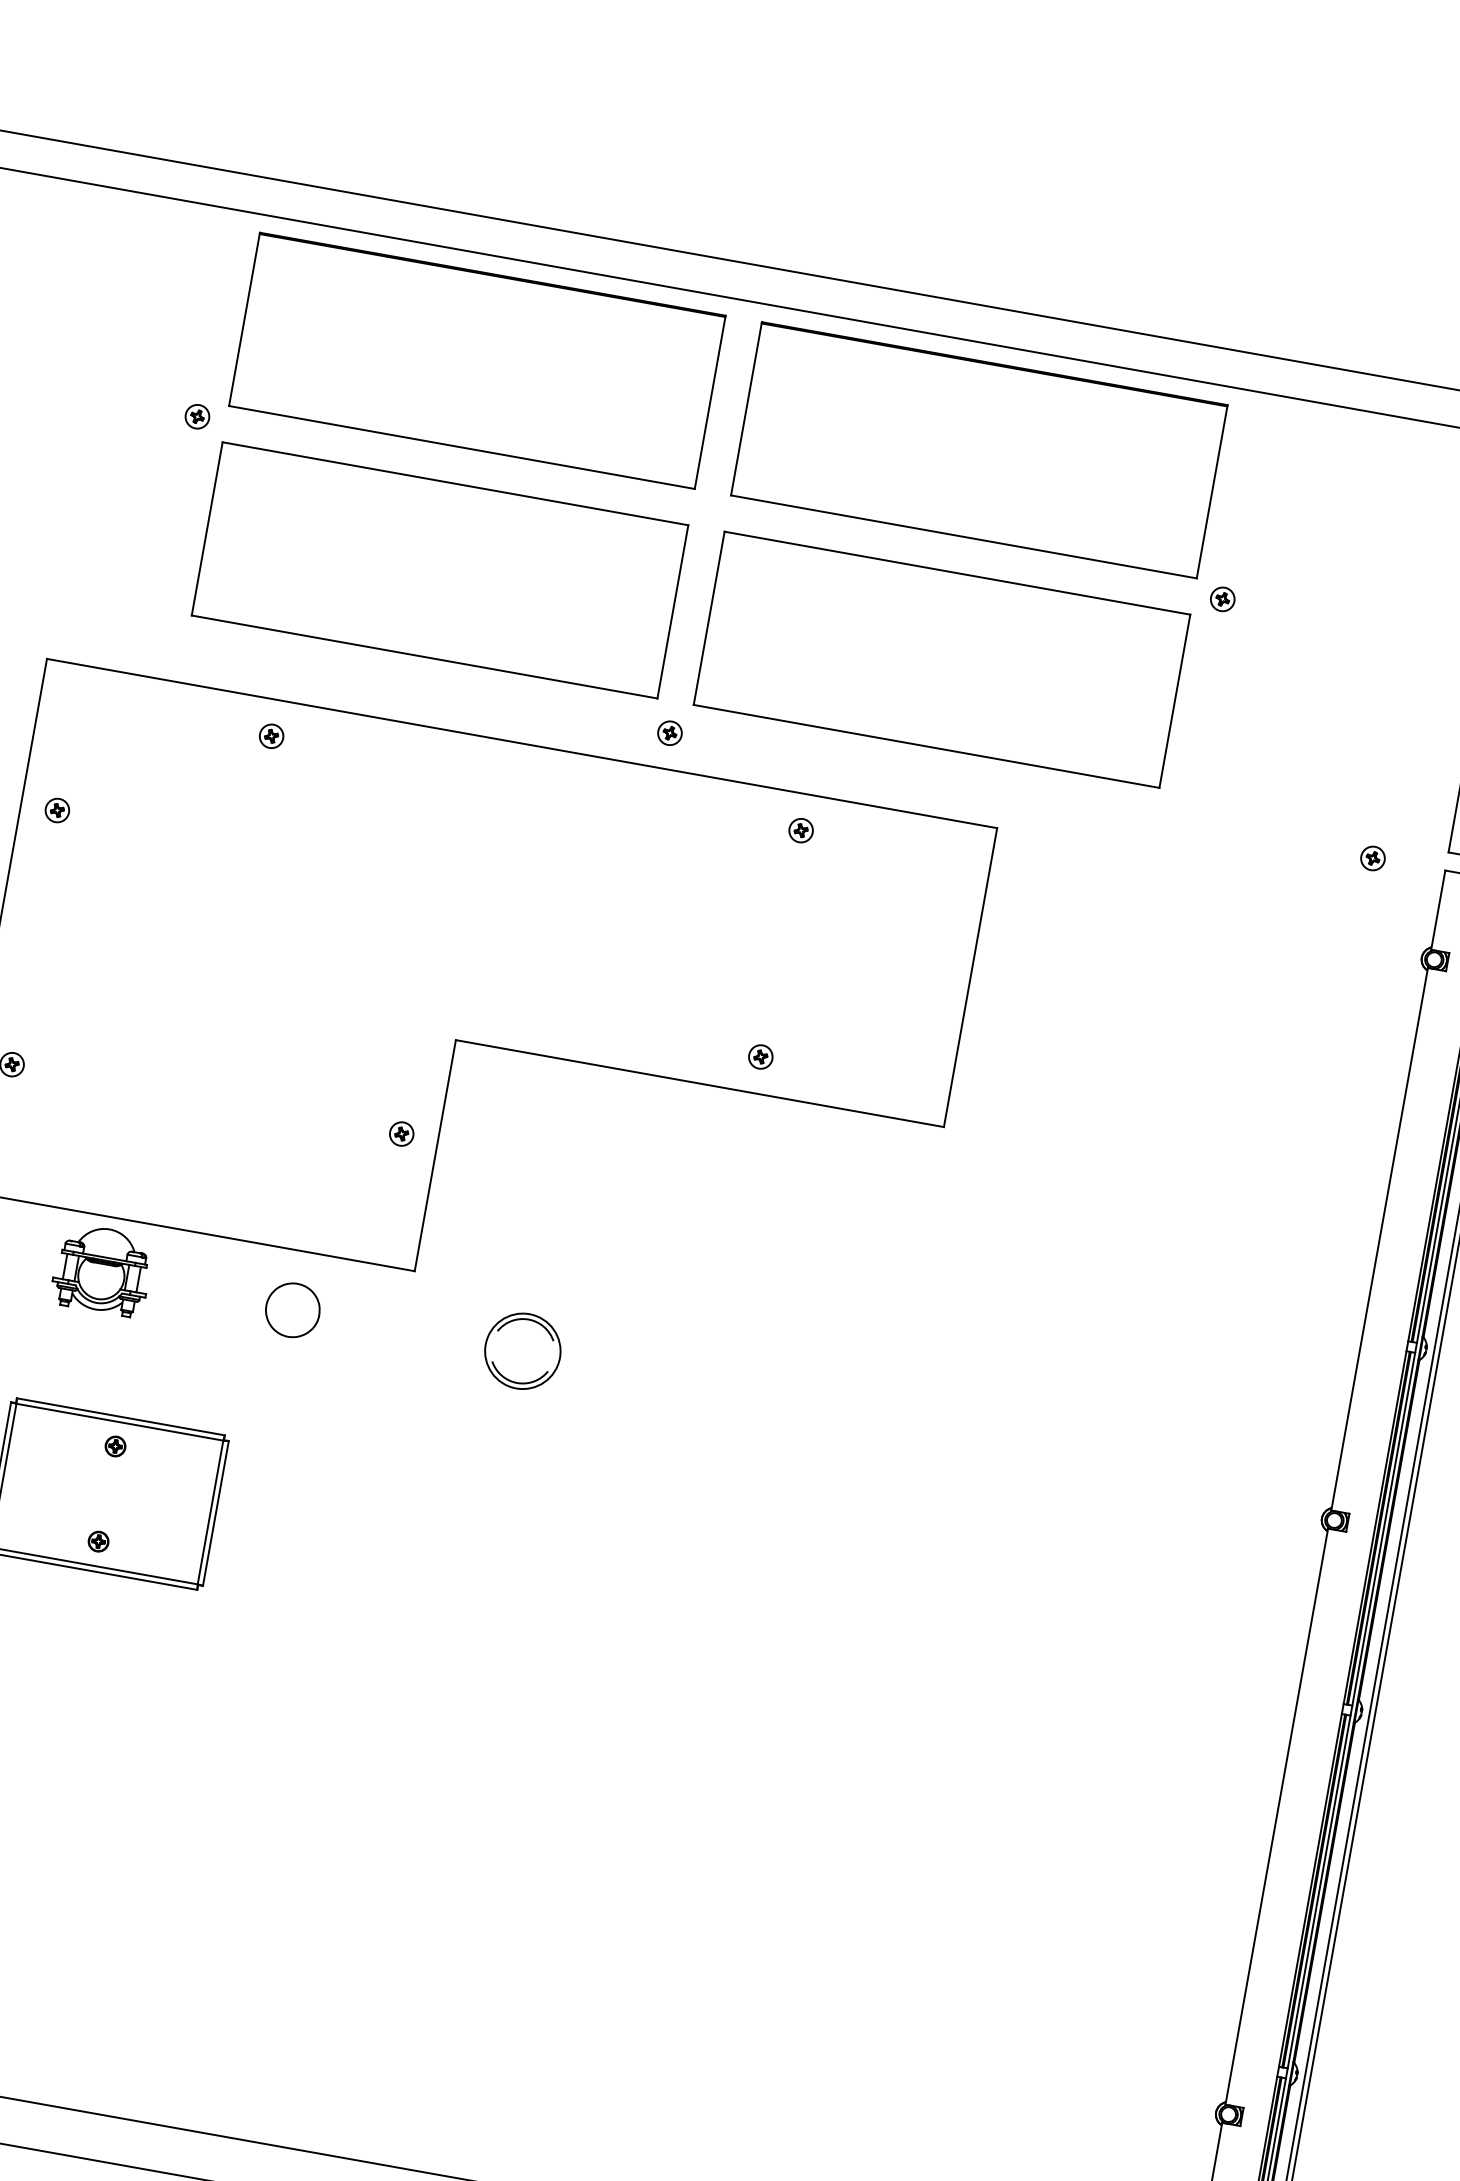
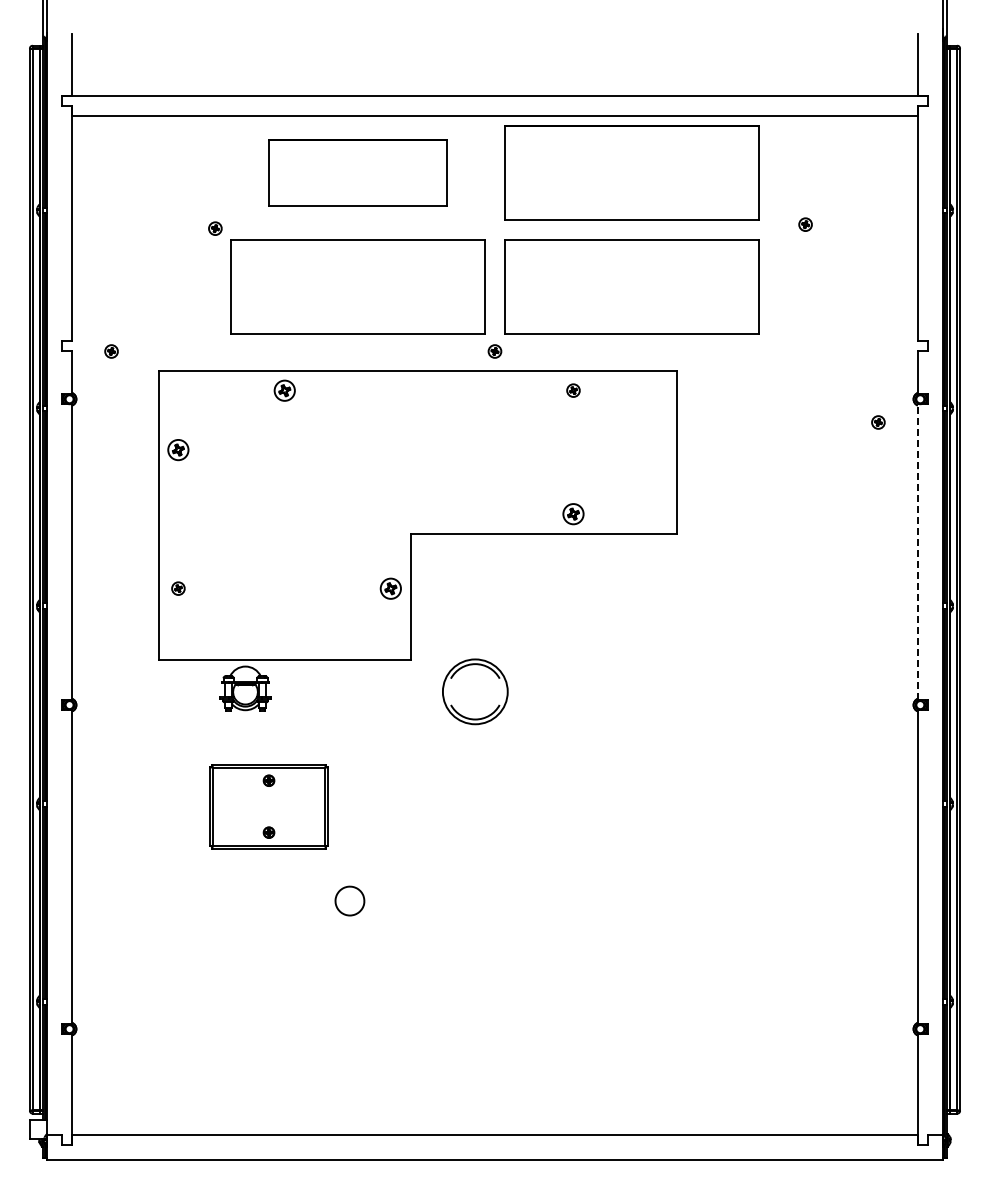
part: (476, 360) -> (357, 172), size x0.7
part: (1222, 599) -> (805, 224), moved
part: (271, 736) -> (284, 390), size x1.6
part: (57, 809) -> (178, 449), size x1.6
part: (1373, 858) -> (878, 422), moved
part: (761, 1055) -> (573, 513), size x1.6
part: (401, 1133) -> (390, 588), size x1.6
line: (1379, 1239) -> (917, 552), solid -> dashed
part: (292, 1309) -> (349, 900), moved
part: (522, 1352) -> (475, 692), size x1.6

